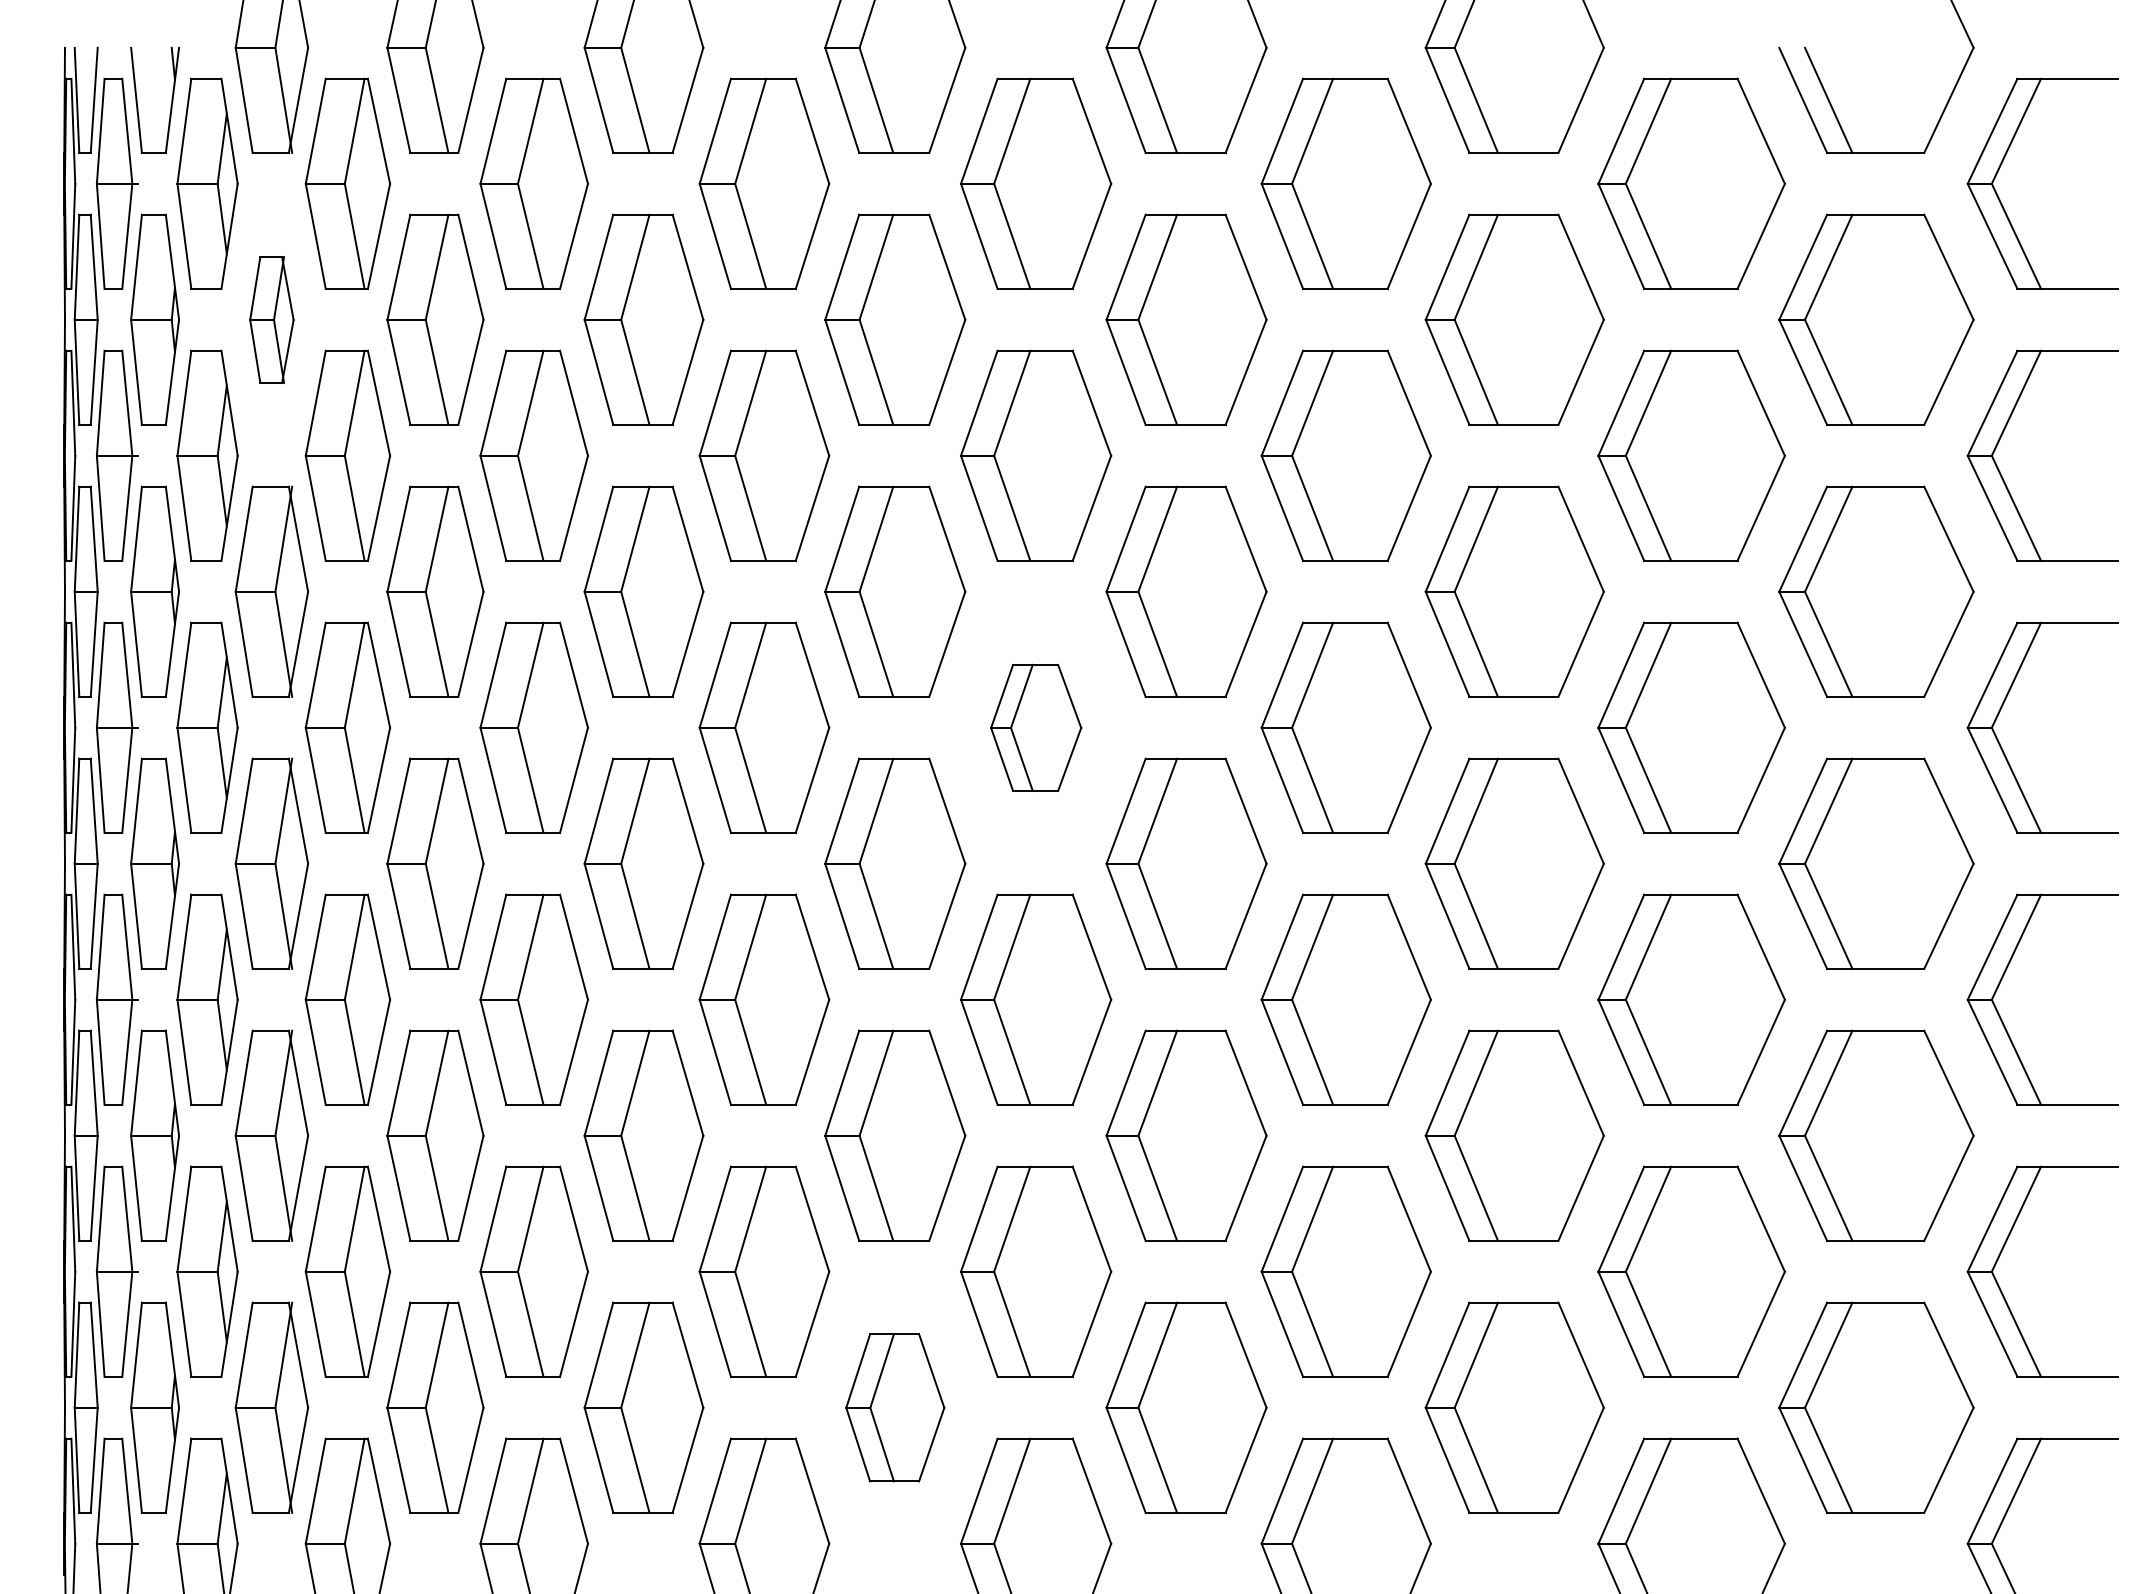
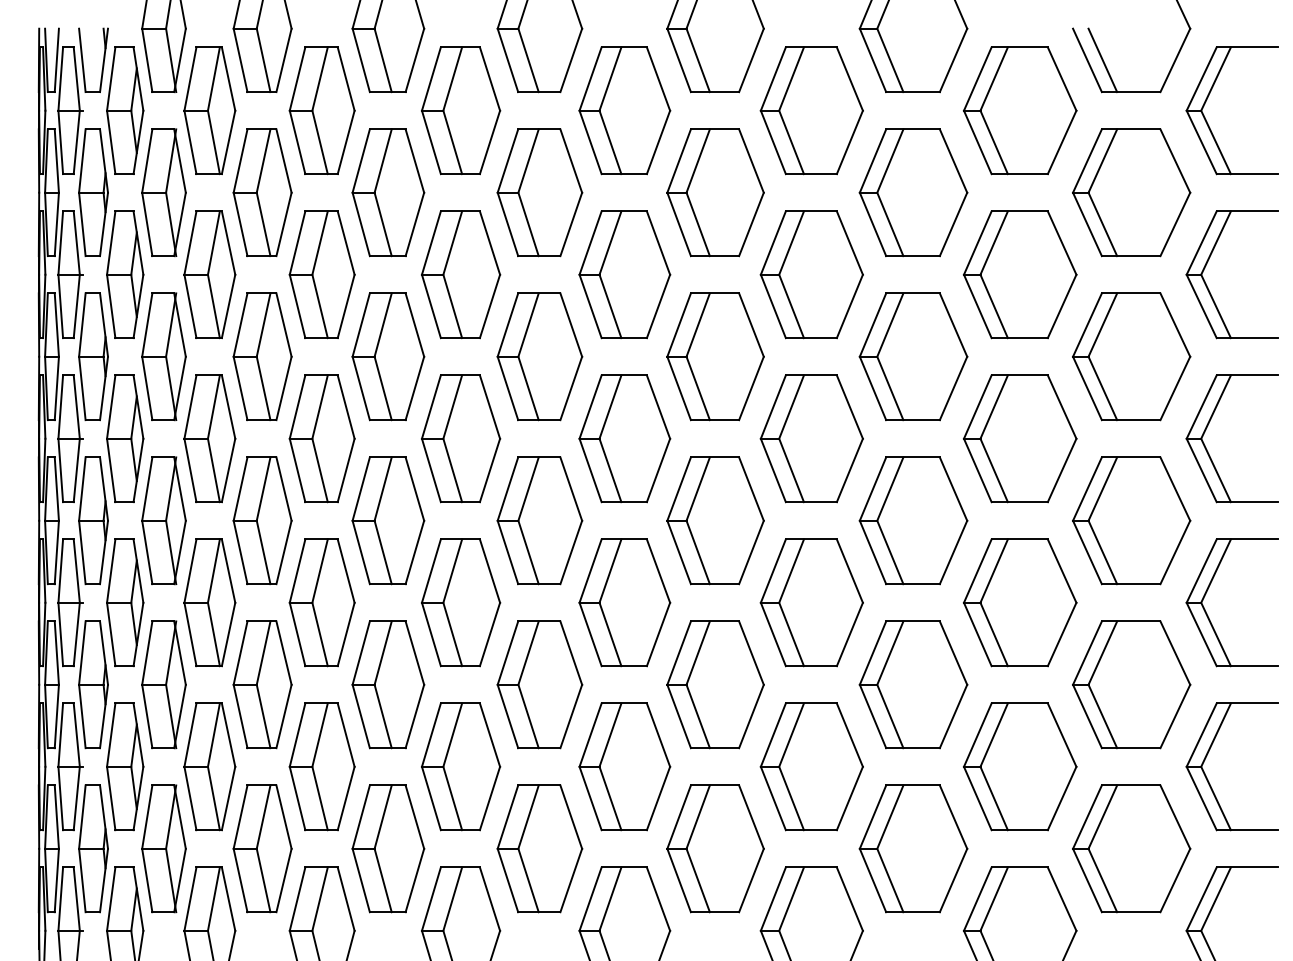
part: (271, 319) -> (163, 192), size x1.67
part: (1035, 727) -> (624, 438), size x1.67
part: (894, 1407) -> (539, 848), size x1.43

